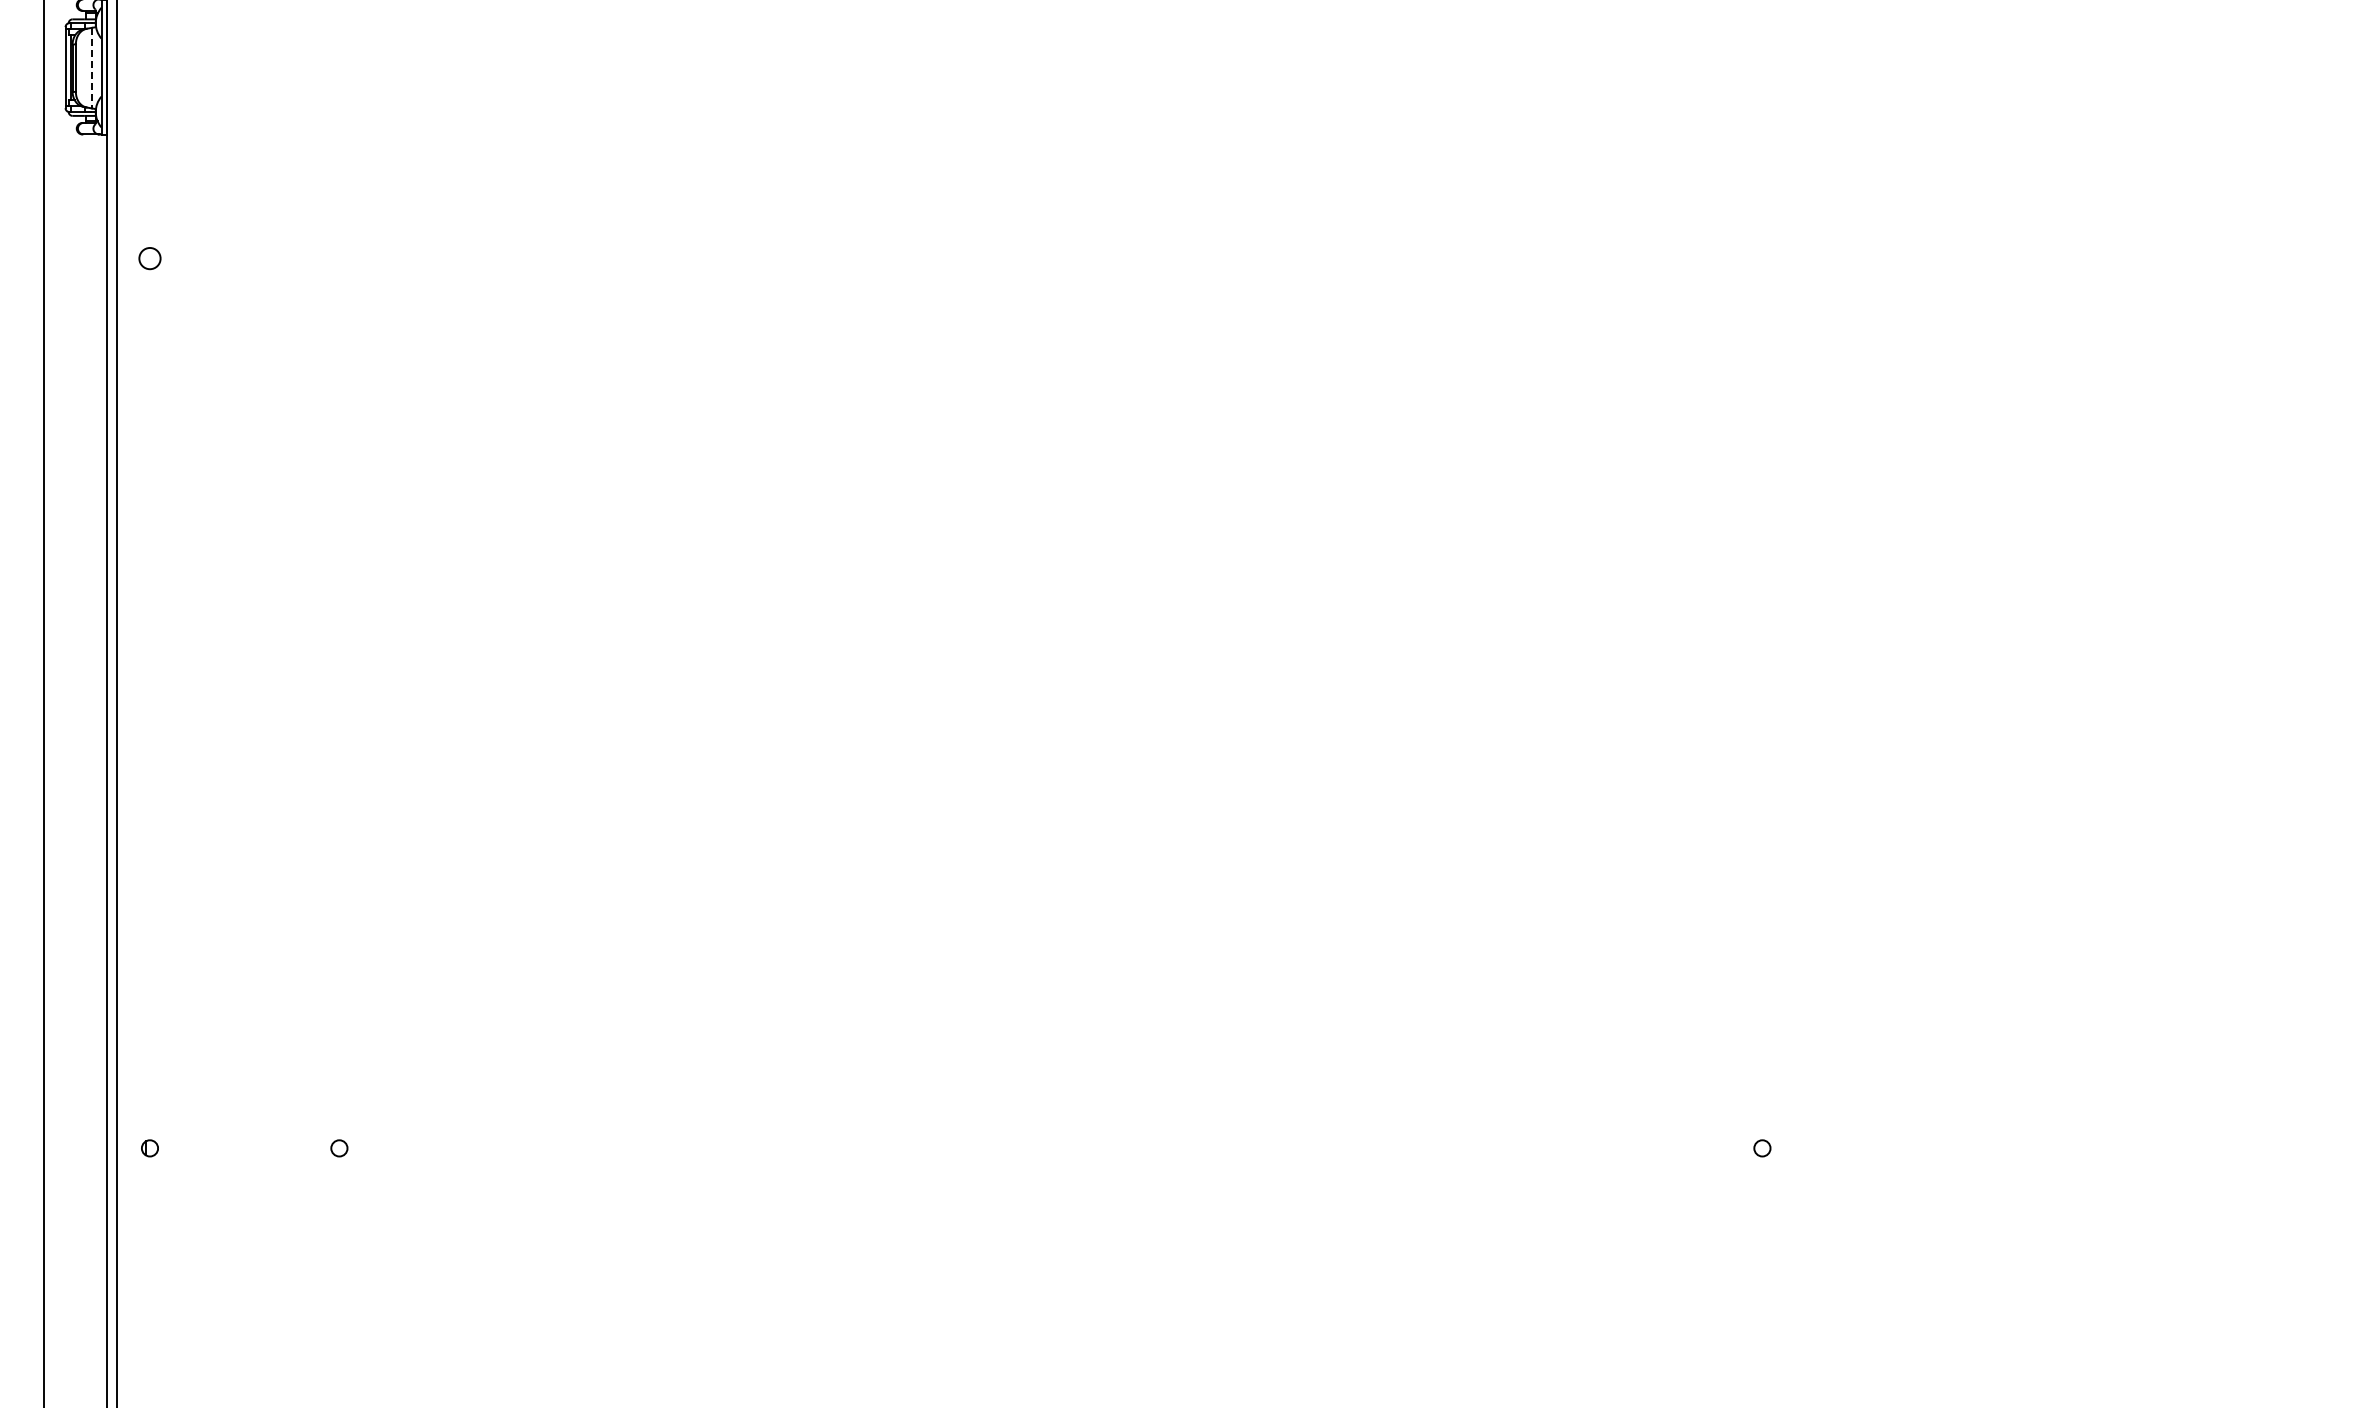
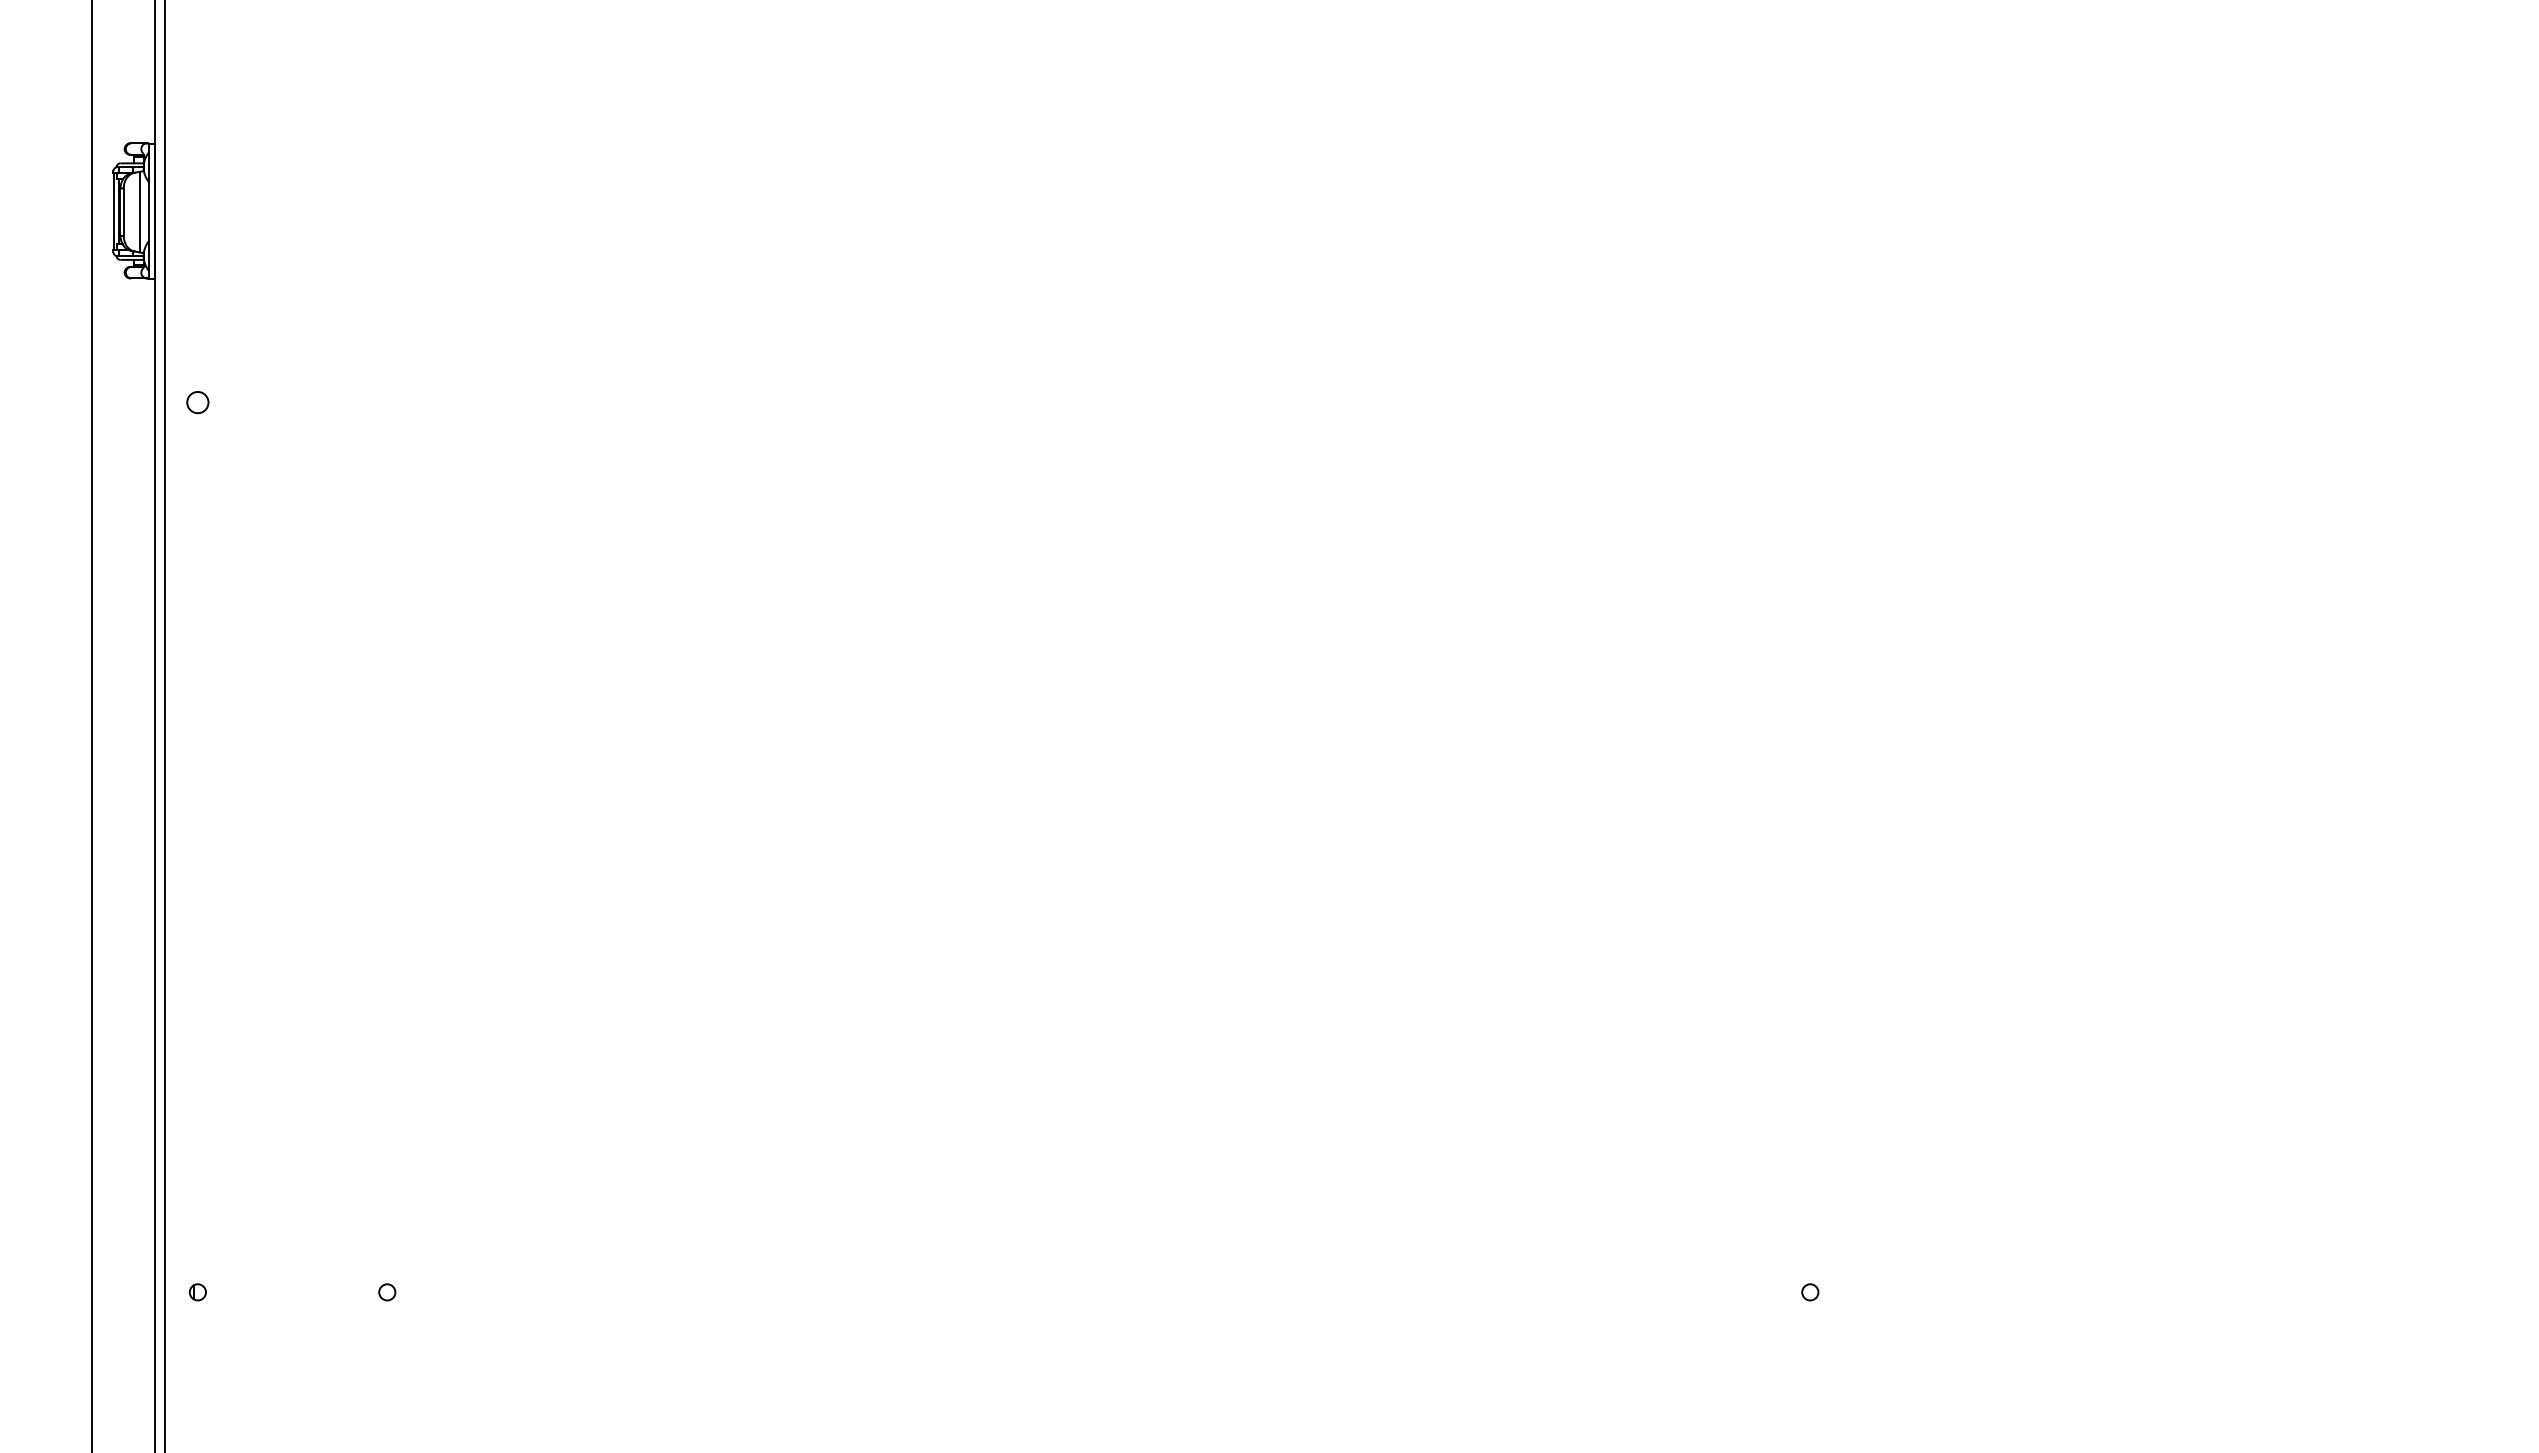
line: (91, 68) -> (139, 212), dashed -> solid

